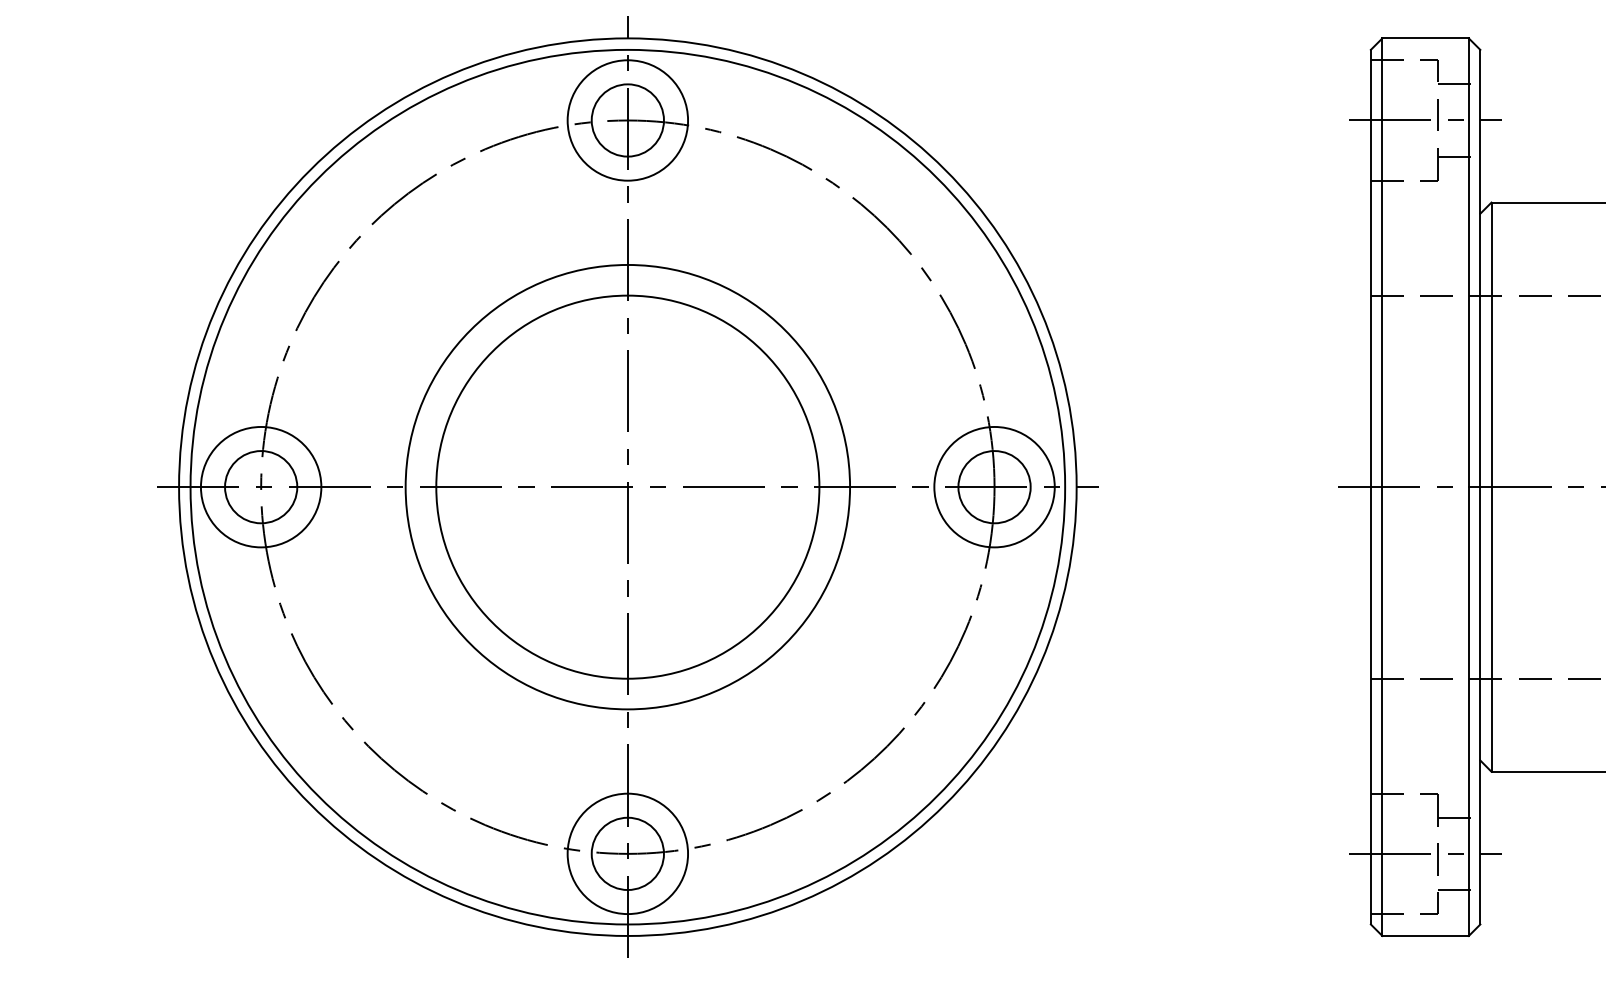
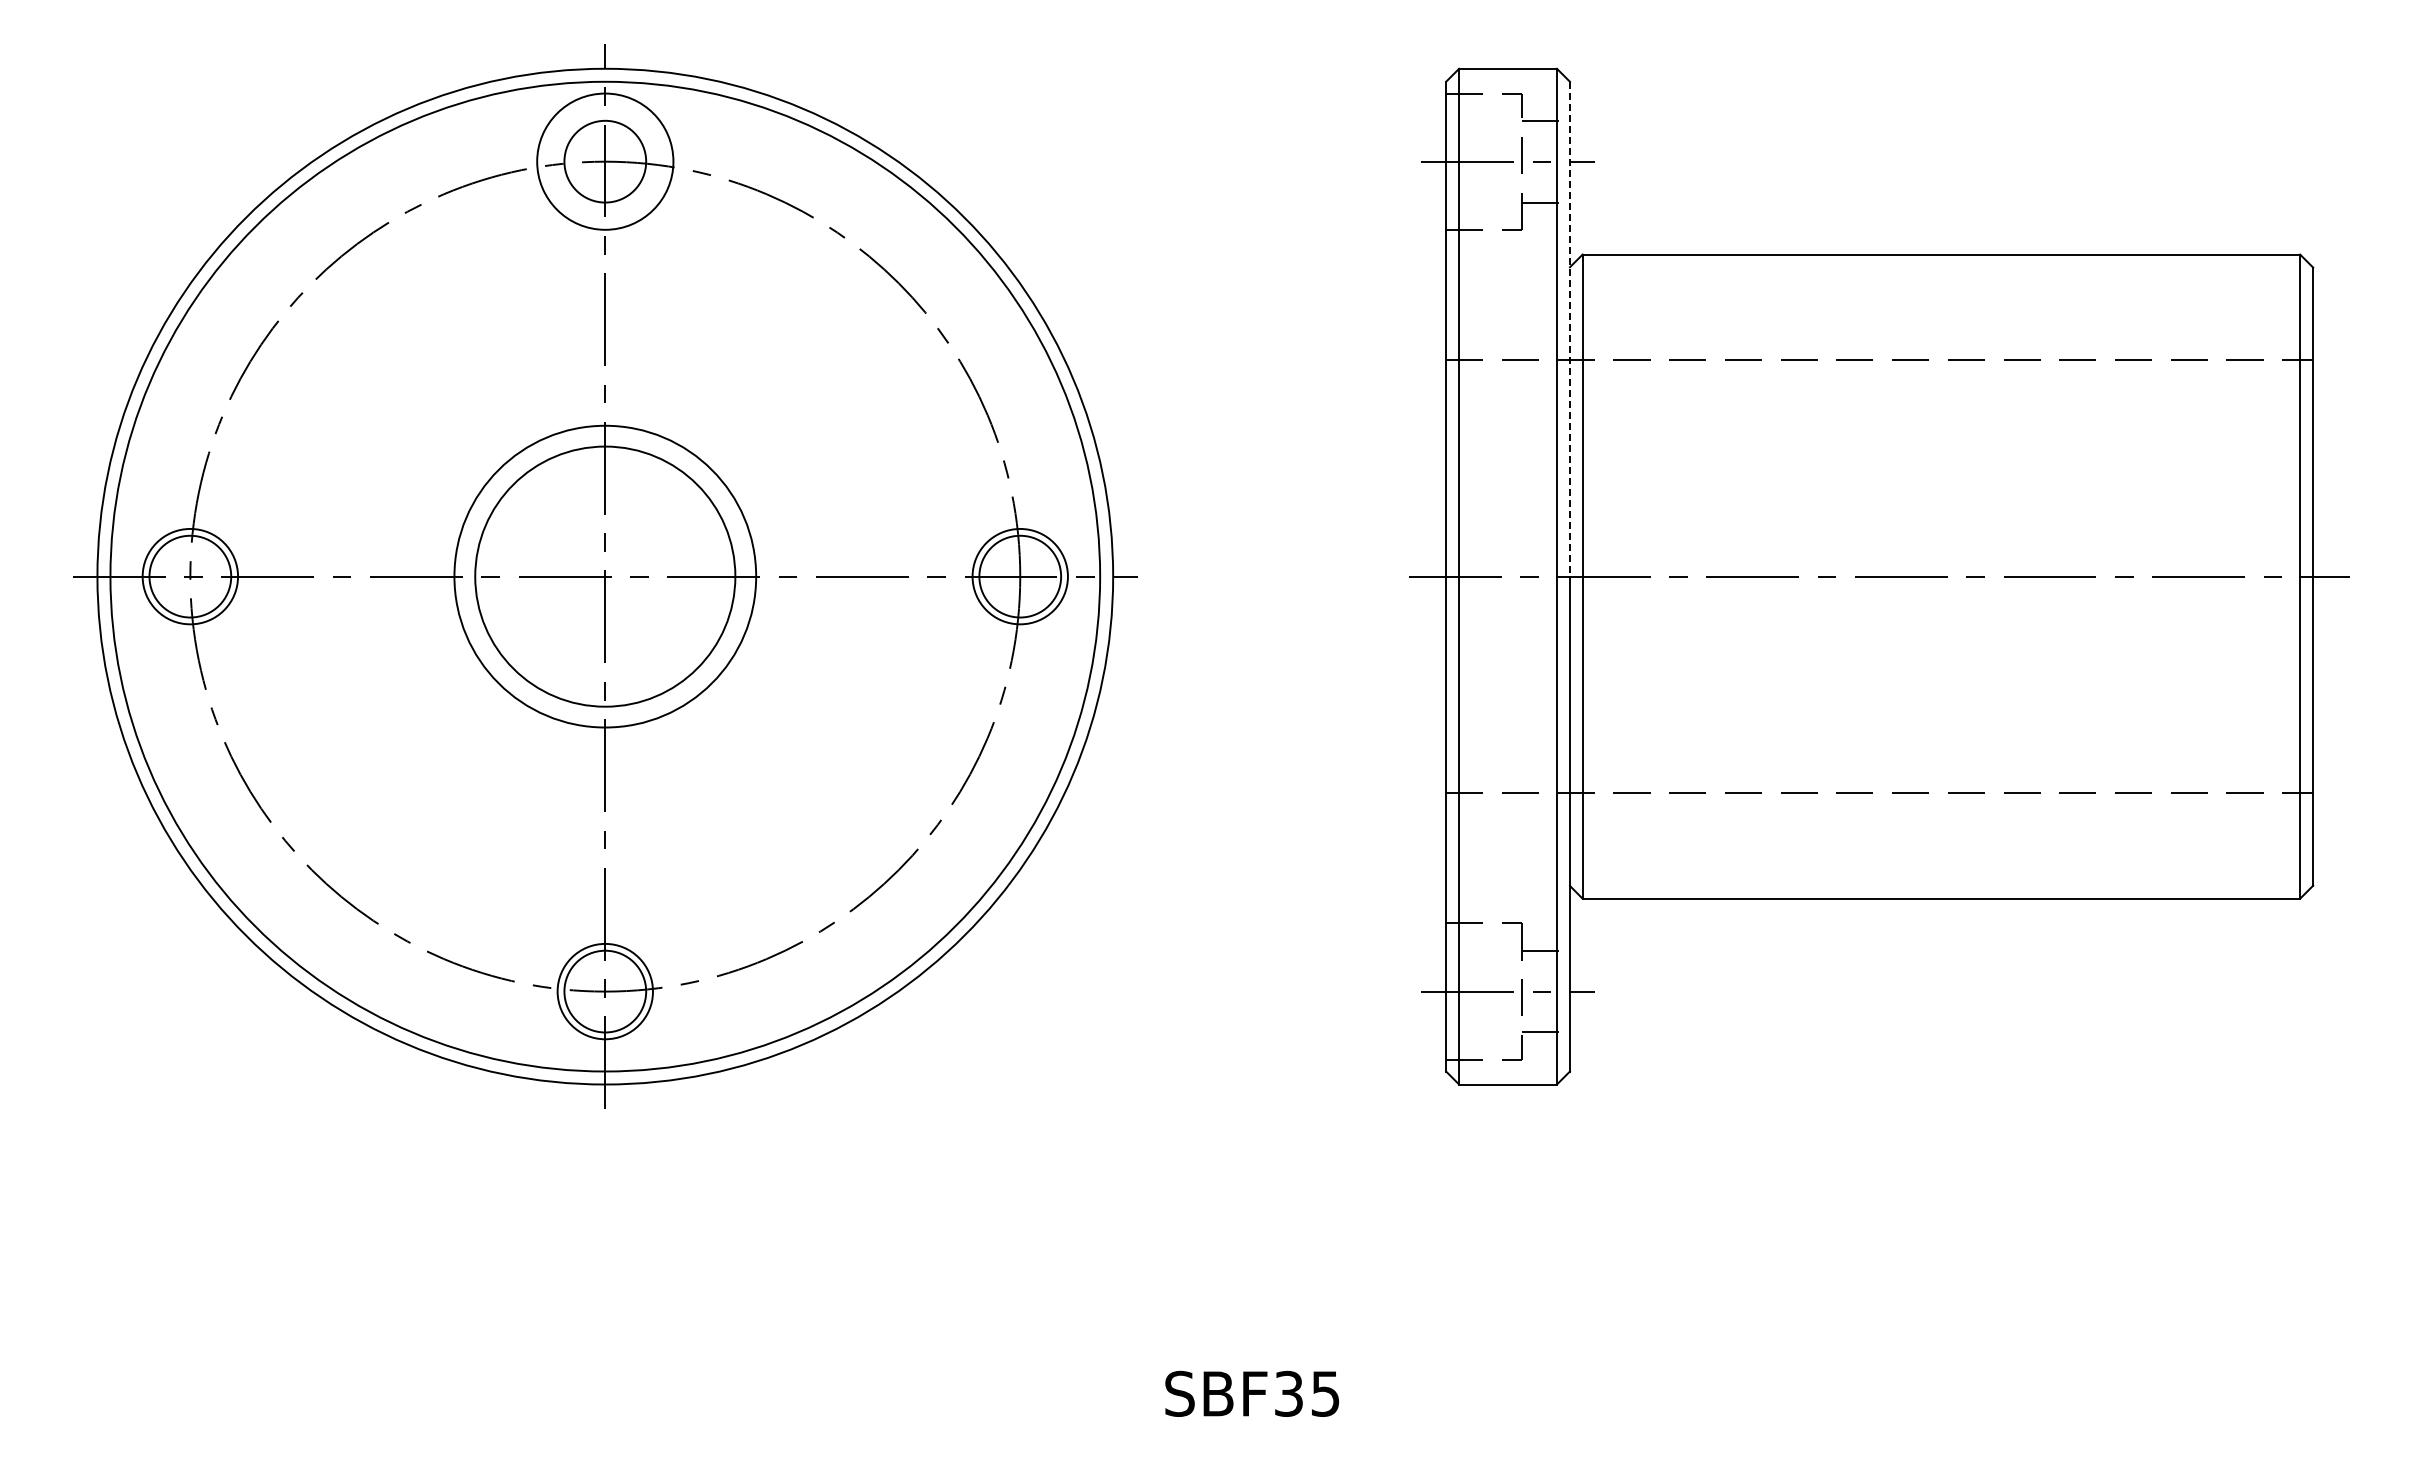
line: (1479, 268) -> (1569, 329), solid -> dashed
circle: (261, 487) -> (190, 576), size x0.7
circle: (627, 487) -> (604, 576), size x0.6
circle: (628, 487) -> (605, 576), size x0.6
circle: (994, 487) -> (1020, 576), size x0.7
circle: (628, 853) -> (605, 991), size x0.7

